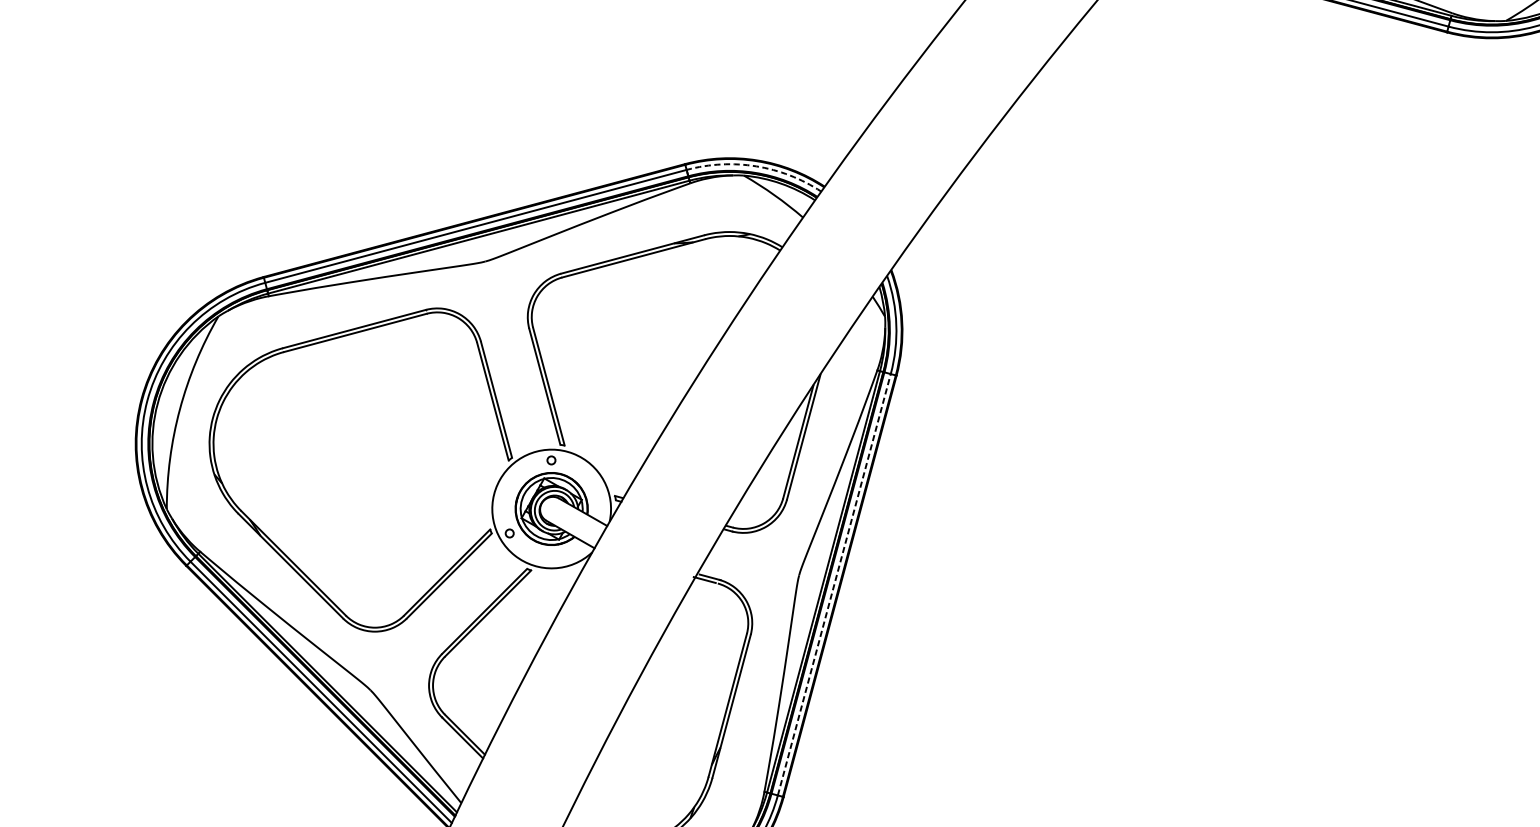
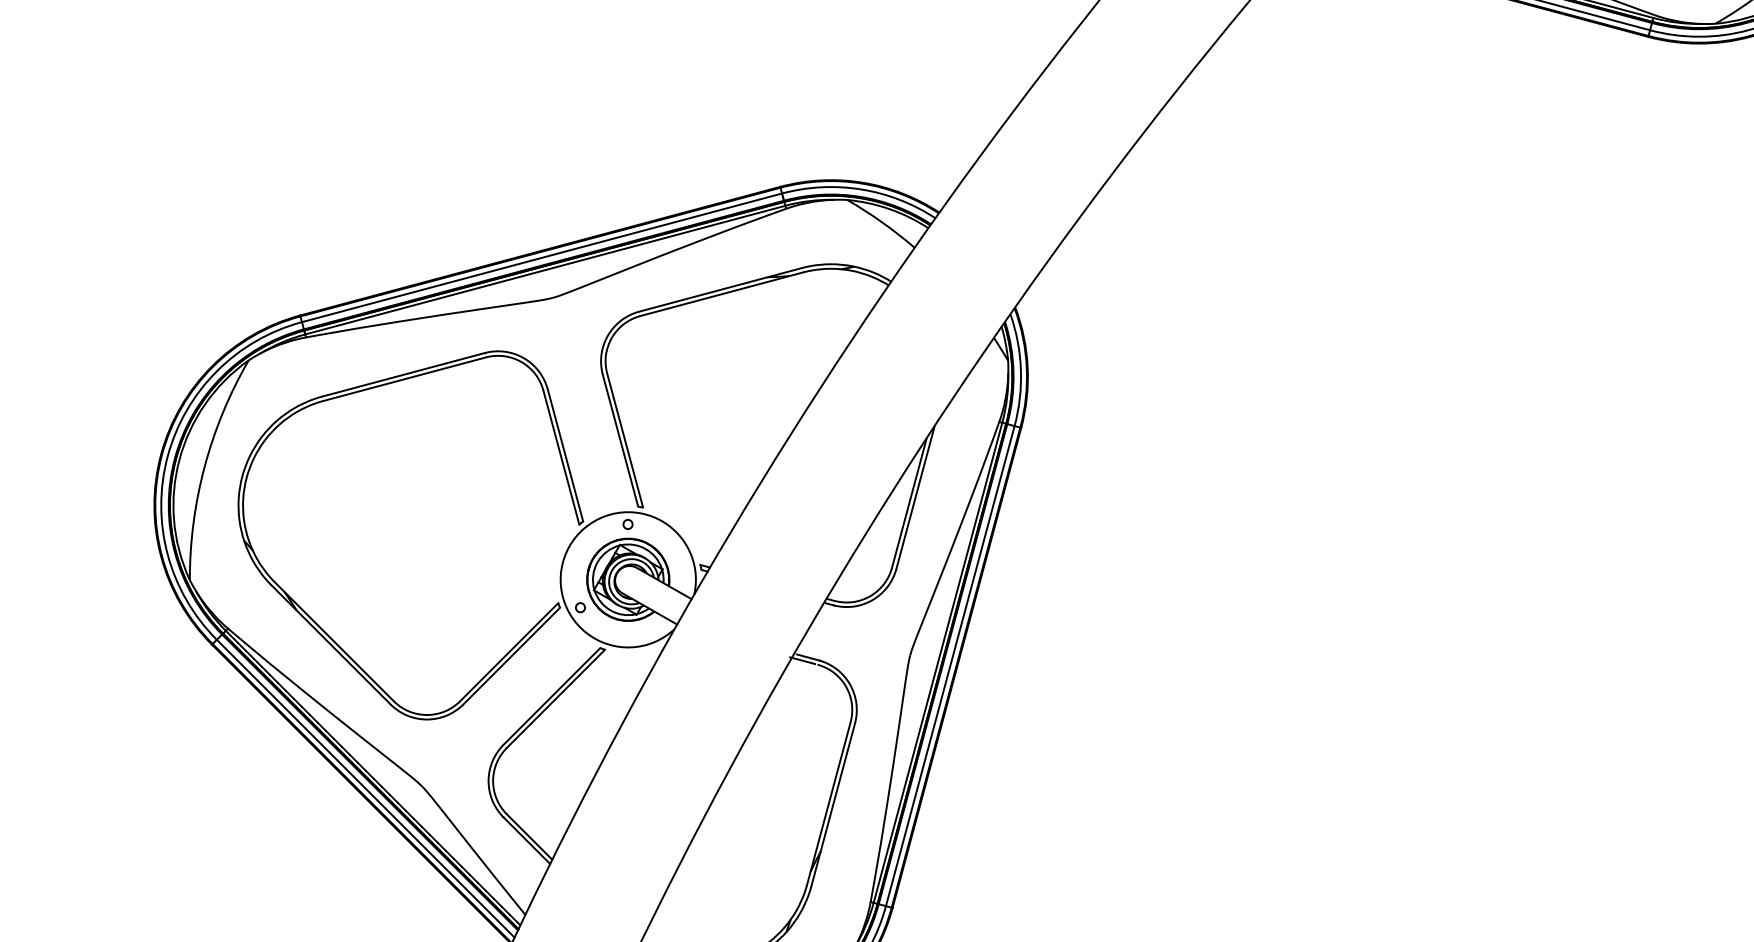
arc: (756, 166) -> (861, 189), dashed -> solid
line: (834, 584) -> (950, 665), dashed -> solid

